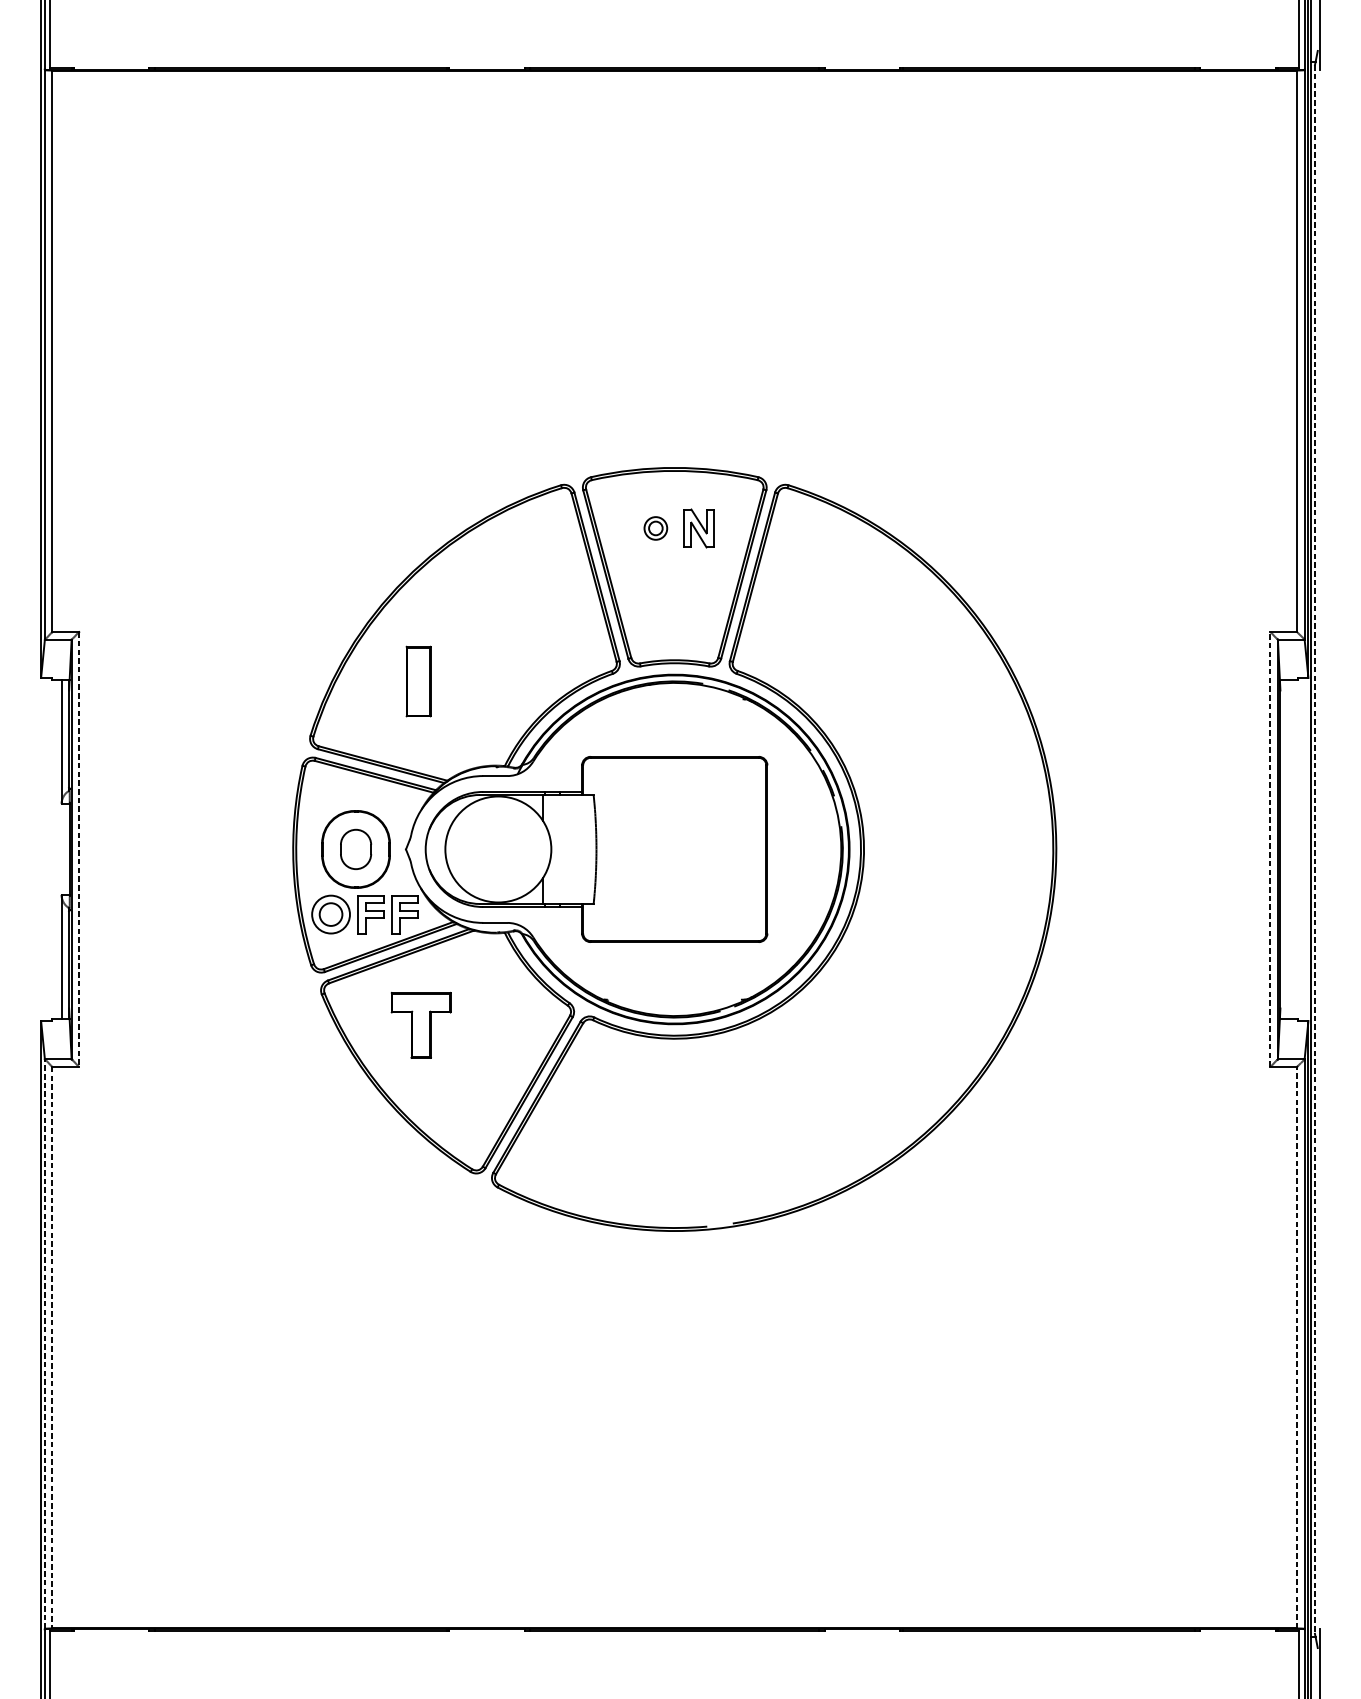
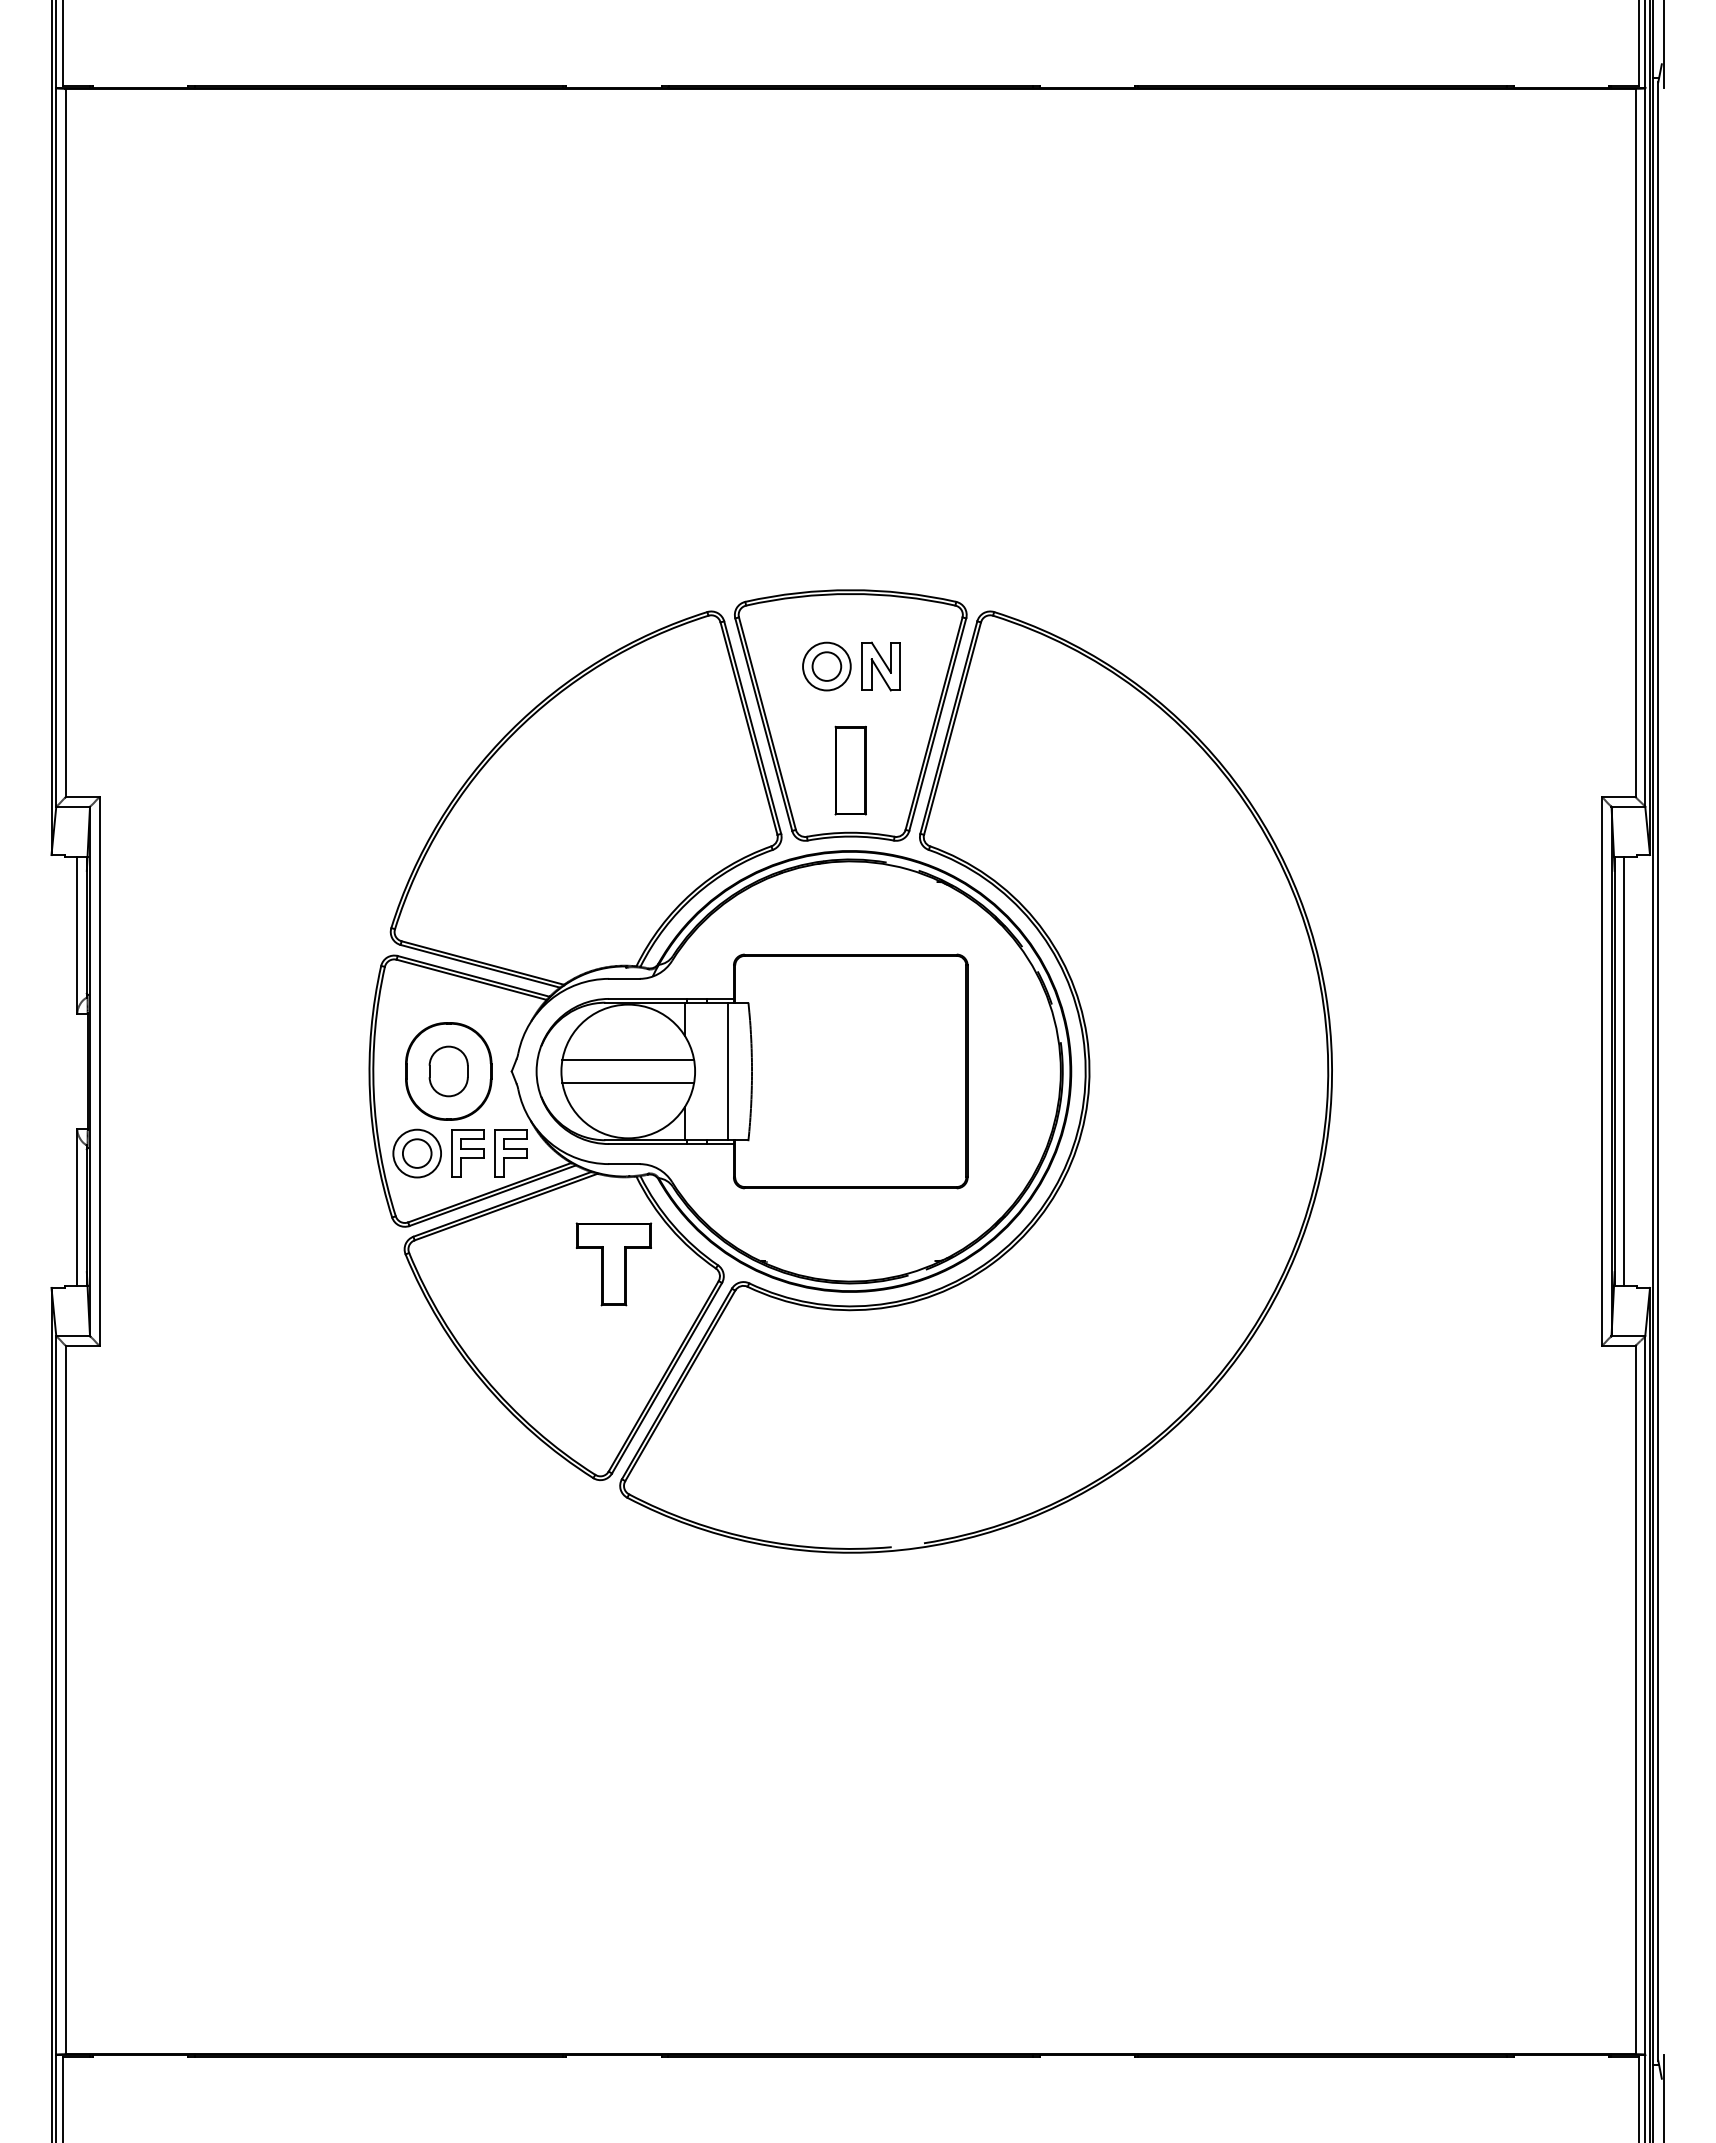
part: (655, 528) -> (826, 666), size x1.67
part: (418, 681) -> (850, 770), moved
line: (498, 840) -> (628, 1060), added
line: (577, 849) -> (727, 1071), added
line: (1269, 849) -> (1601, 1071), dashed -> solid
line: (1288, 849) -> (1624, 1071), added
line: (1315, 849) -> (1658, 1071), dashed -> solid
line: (79, 850) -> (99, 1072), dashed -> solid
line: (498, 858) -> (628, 1082), added
part: (420, 1025) -> (613, 1264), moved
line: (45, 1343) -> (56, 1694), dashed -> solid
line: (1296, 1347) -> (1635, 1699), dashed -> solid
line: (52, 1348) -> (65, 1700), dashed -> solid

